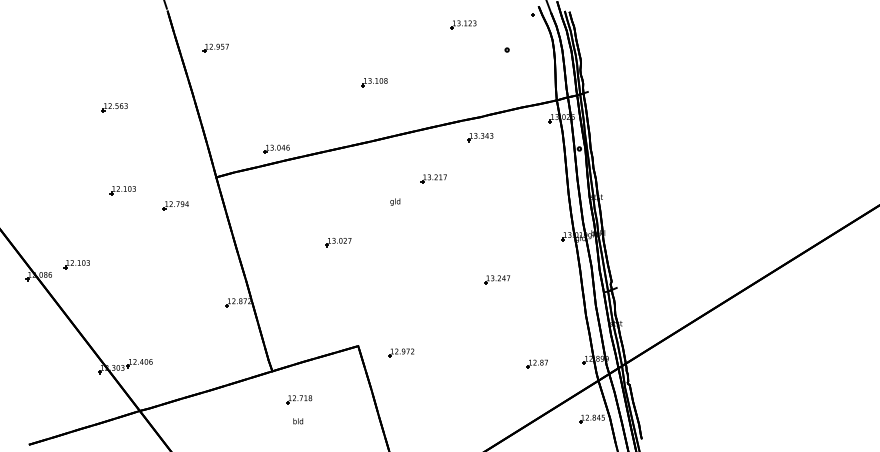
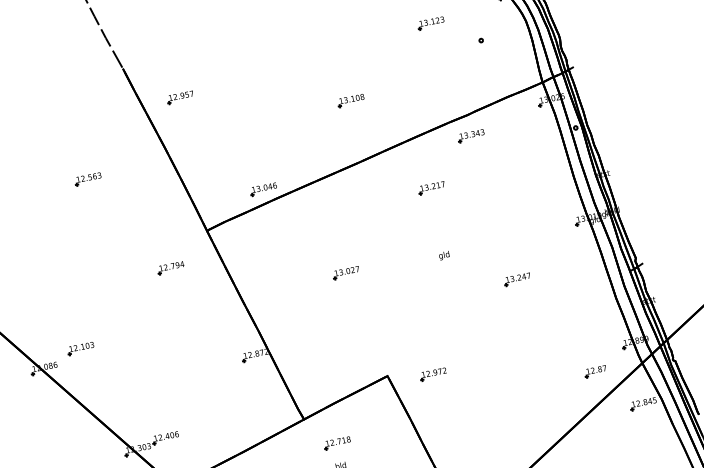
part: (122, 190) -> (112, 263), removed
text: (395, 201) -> (444, 255), moved
part: (536, 363) -> (594, 371), moved

